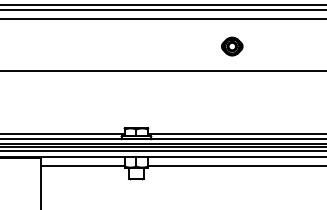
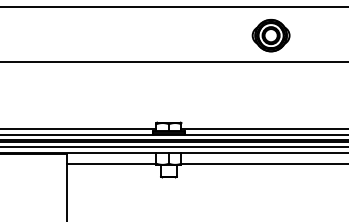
part: (232, 46) -> (271, 35), size x1.67

